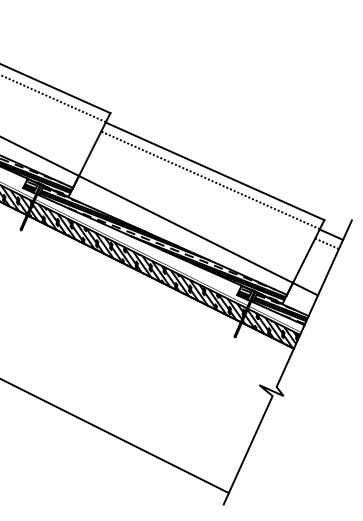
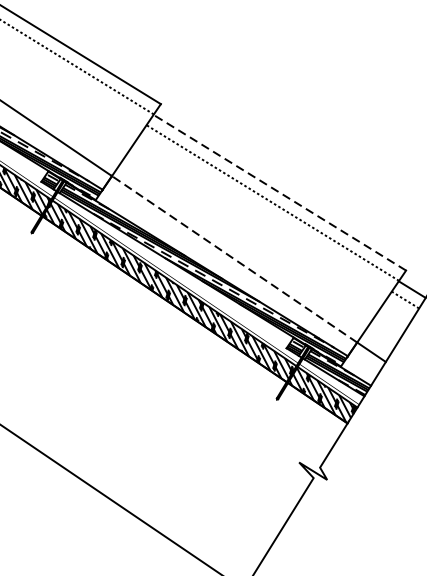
line: (215, 171) -> (280, 192), solid -> dashed
line: (186, 229) -> (235, 259), solid -> dashed

